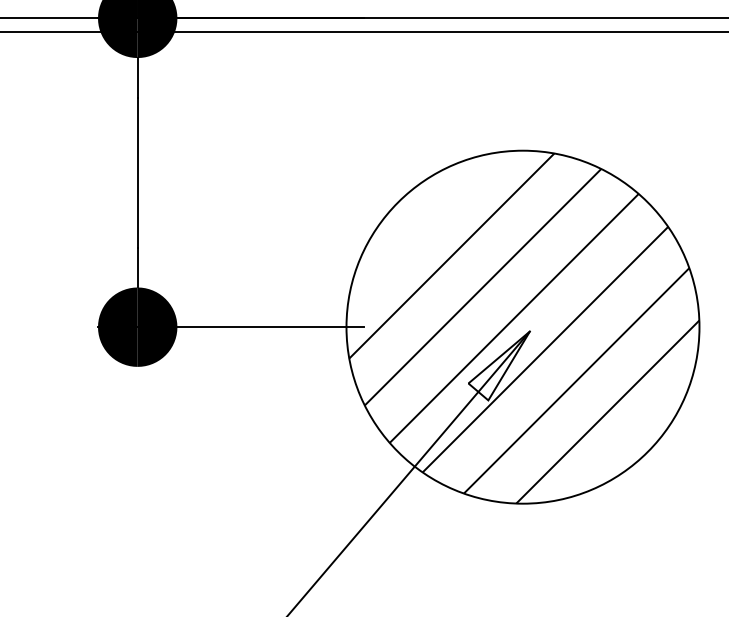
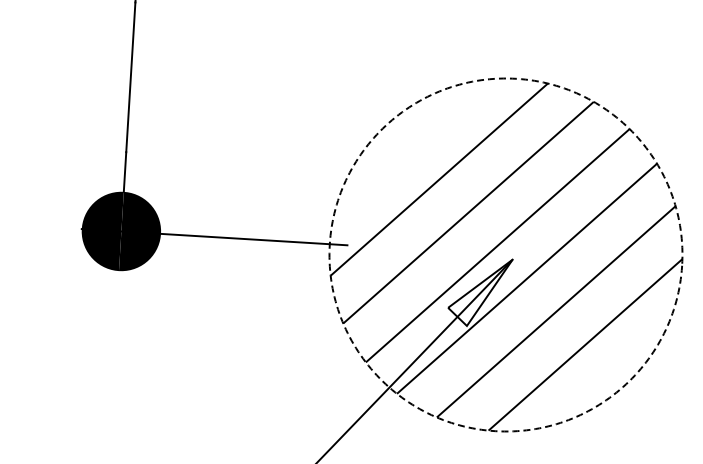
circle: (522, 326) -> (505, 254), solid -> dashed

